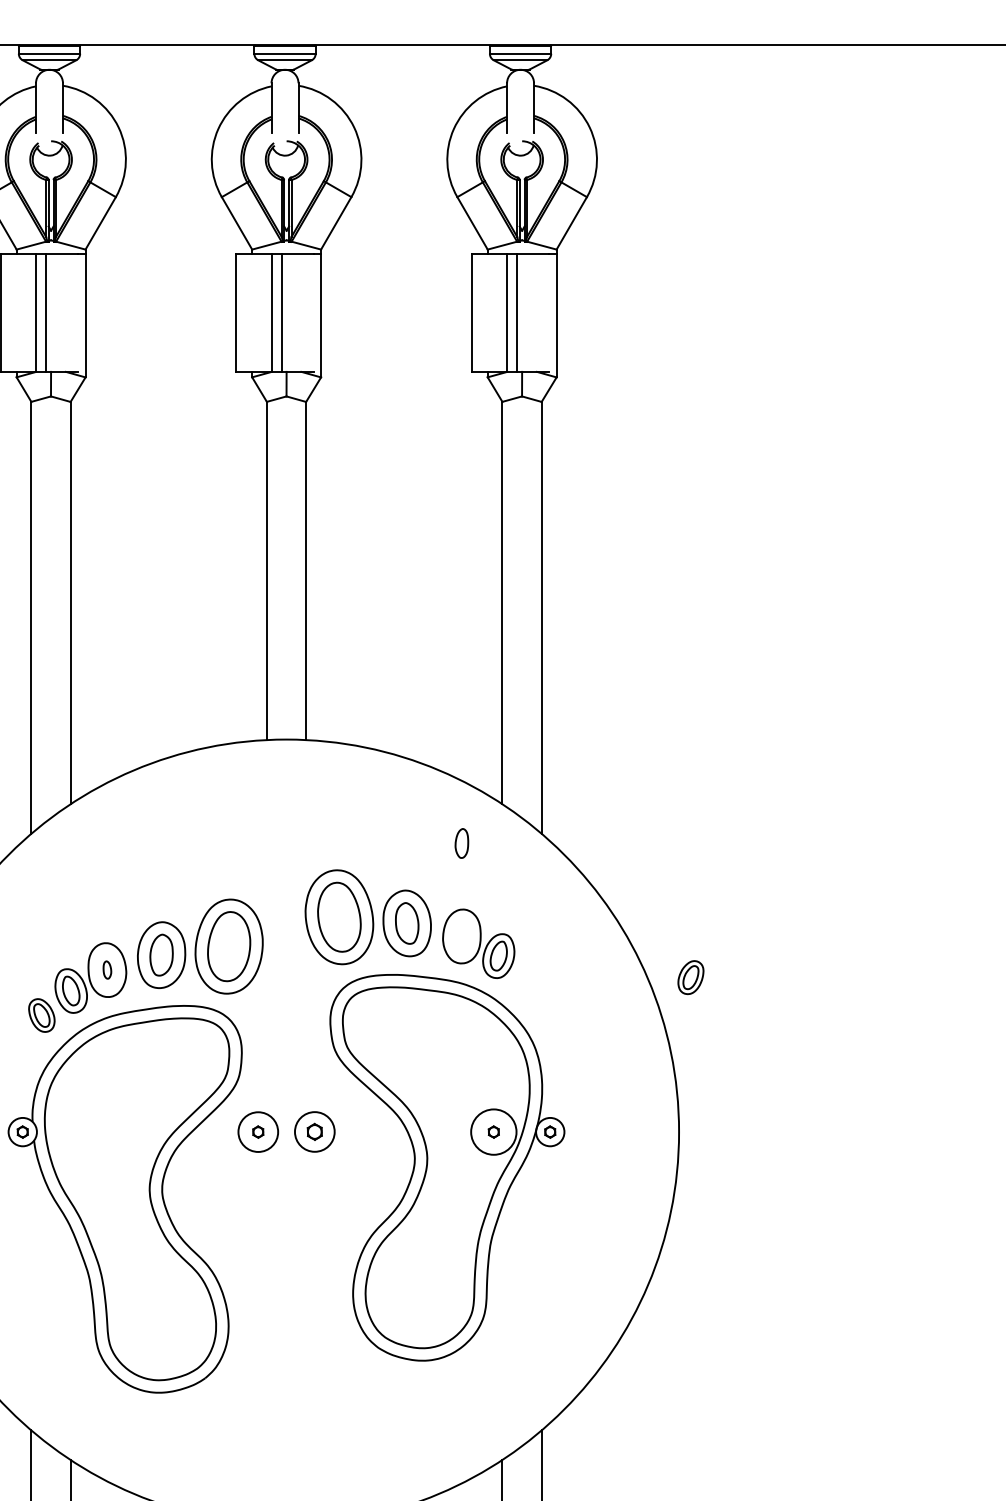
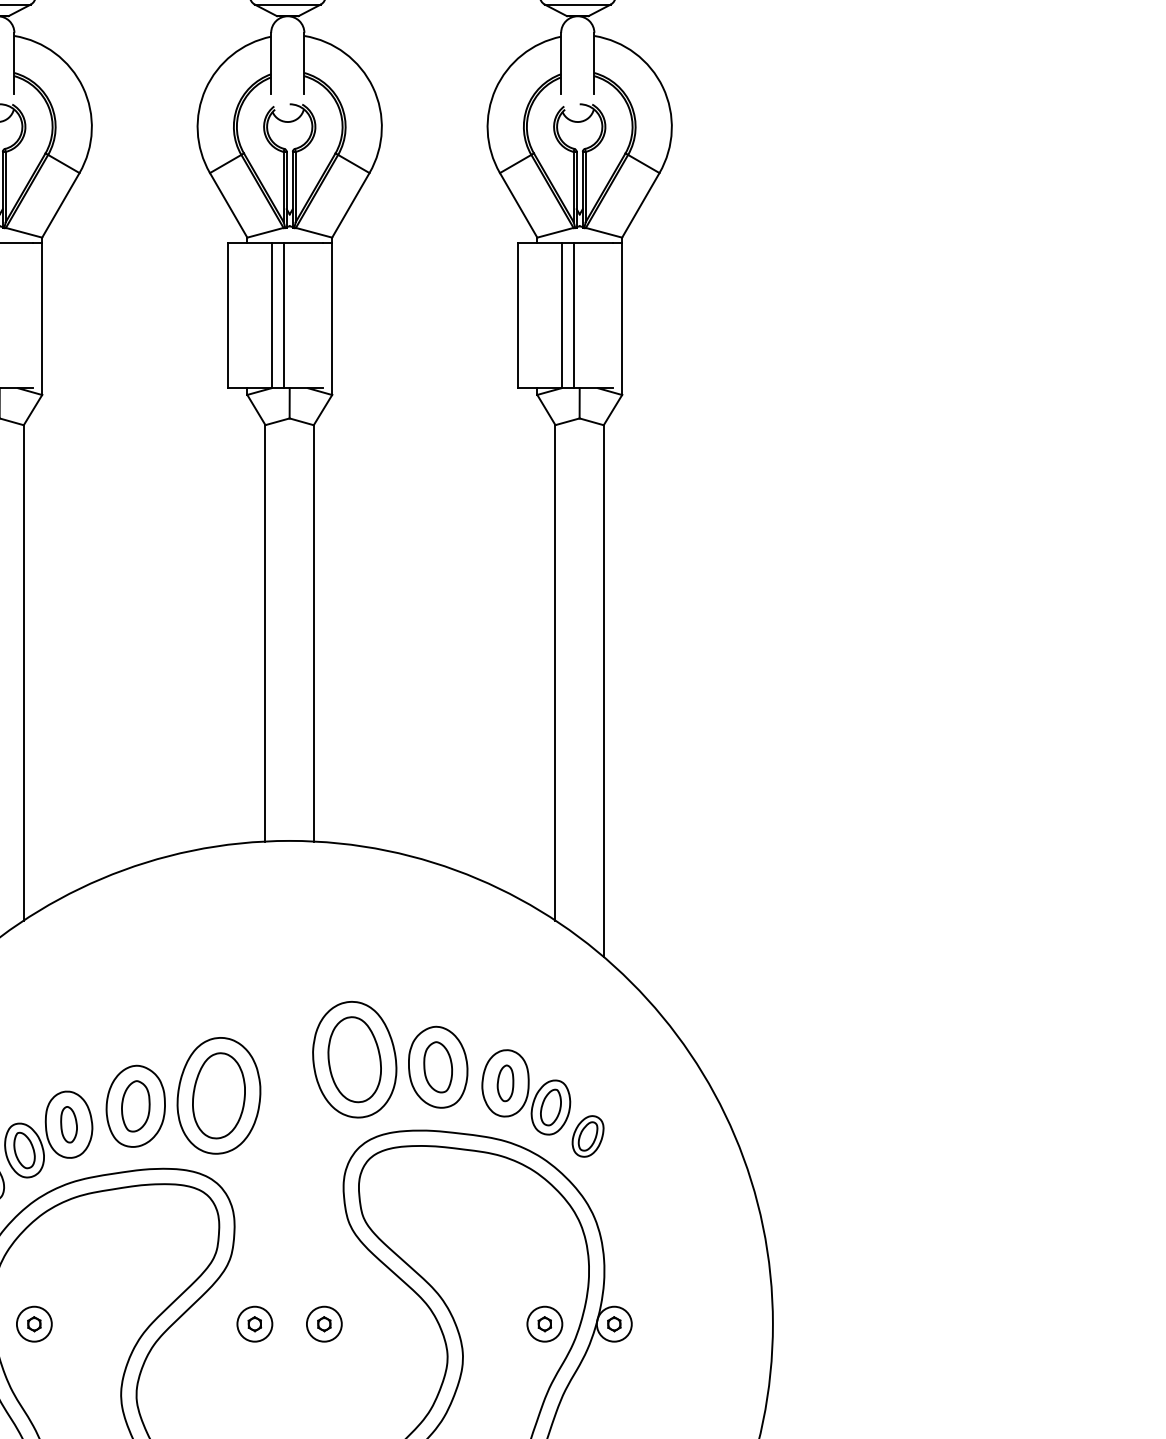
part: (461, 843) -> (505, 1083), moved
part: (107, 969) -> (69, 1123), size x1.67
part: (690, 977) -> (587, 1136), moved
circle: (258, 1131) -> (255, 1323), size x0.71
circle: (493, 1131) -> (544, 1323), size x0.62
part: (79, 1132) -> (34, 1324), added
part: (314, 1132) -> (324, 1324), size x0.71

